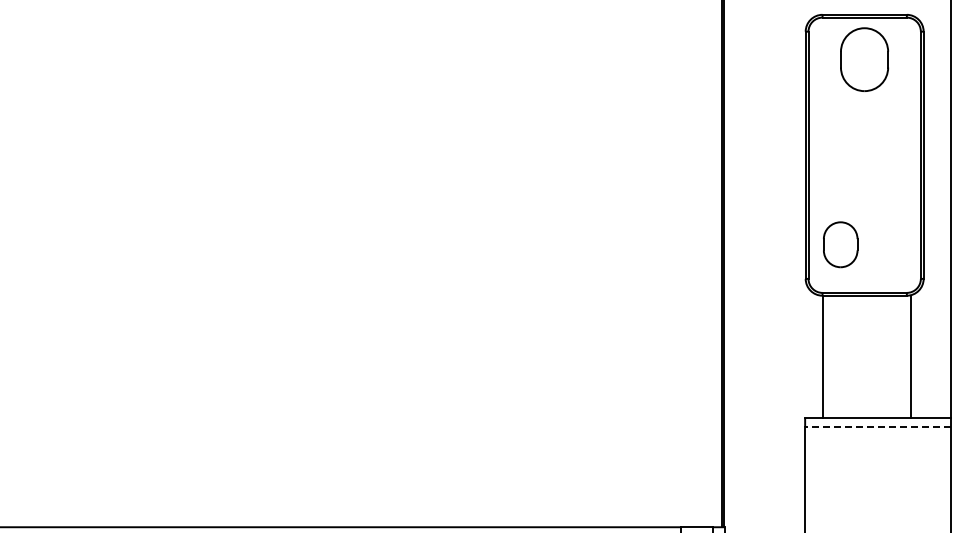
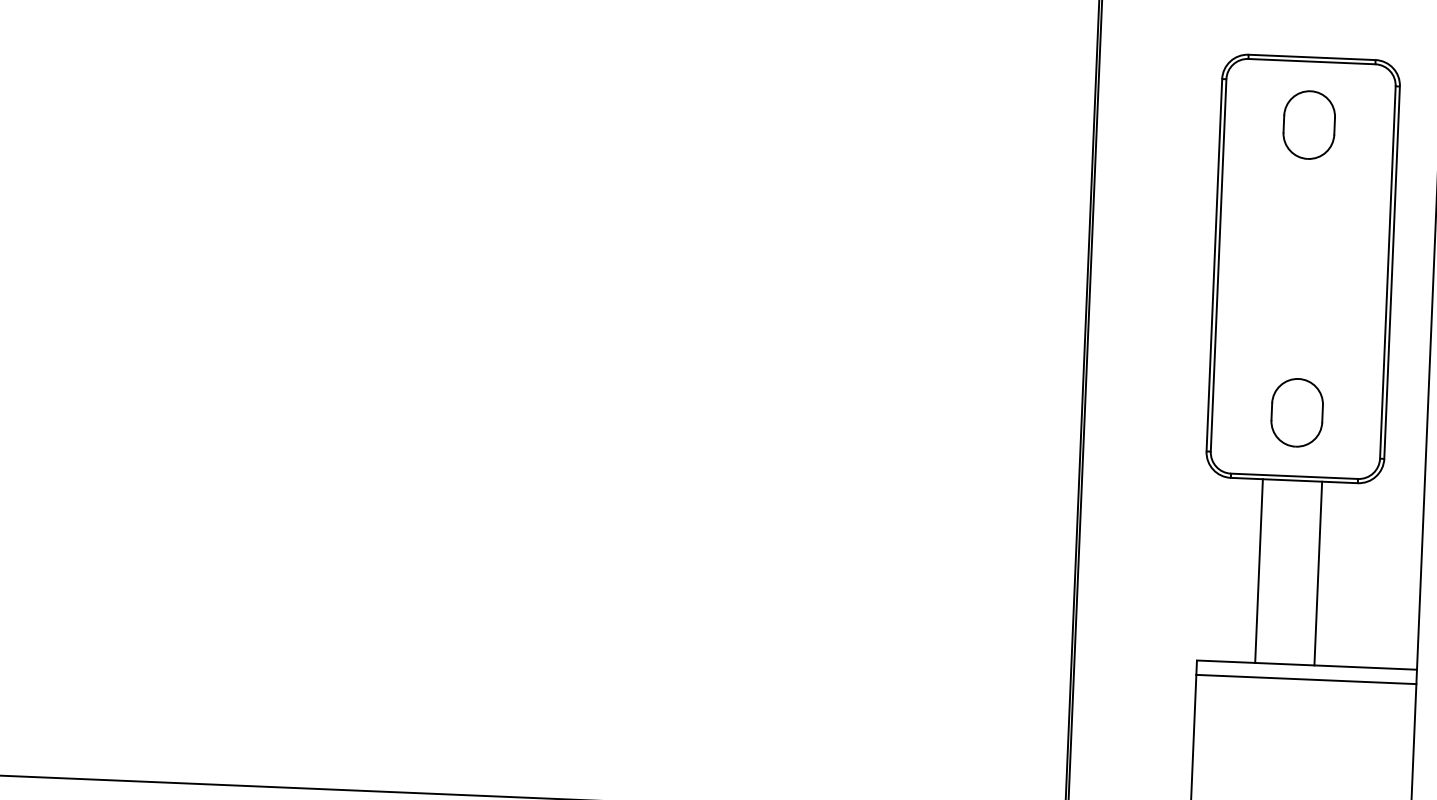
part: (864, 59) -> (1308, 124), size x0.71
part: (840, 244) -> (1296, 412), moved
line: (822, 356) -> (1258, 570), moved
line: (911, 356) -> (1318, 573), moved
line: (877, 427) -> (1305, 679), dashed -> solid

